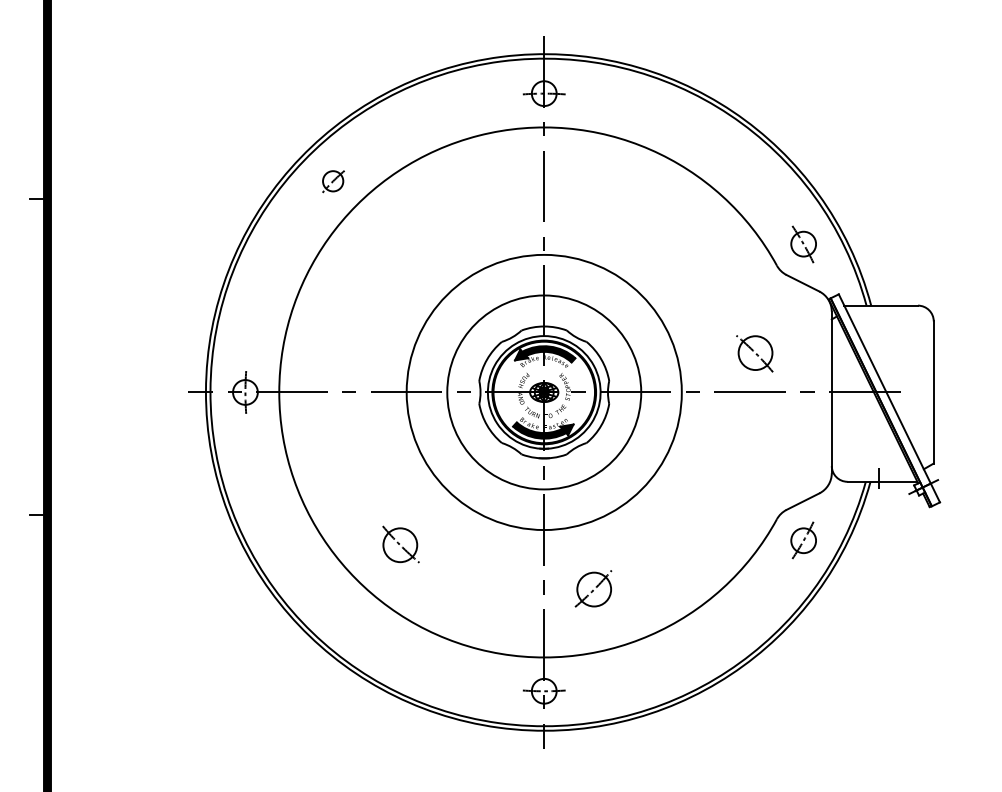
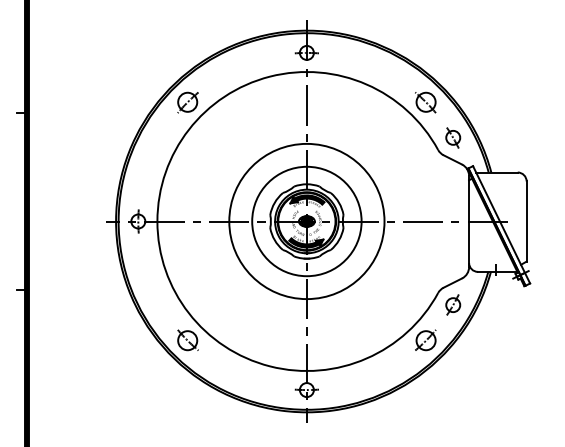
part: (332, 181) -> (187, 102), size x1.67
part: (754, 353) -> (425, 102), moved
part: (399, 544) -> (187, 340), moved
part: (593, 589) -> (425, 340), moved

